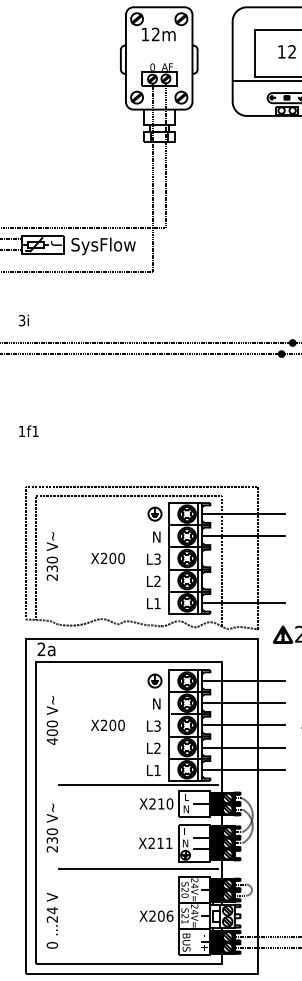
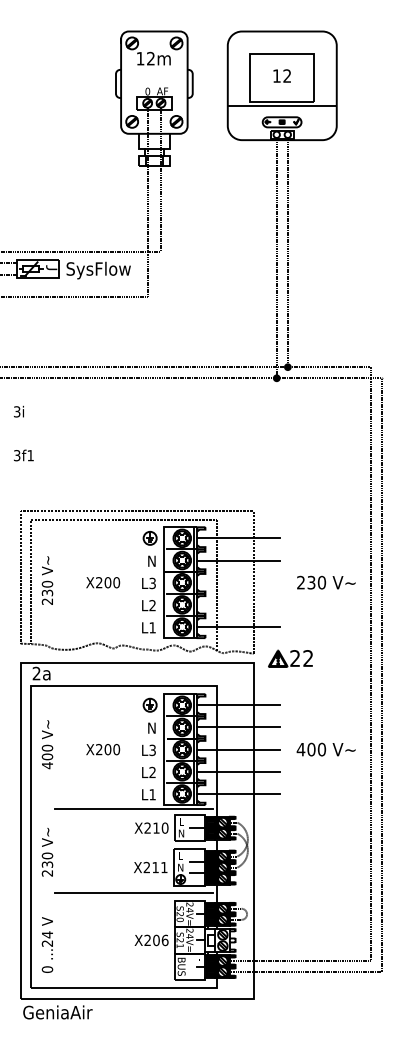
line: (292, 228) -> (287, 252), added
line: (281, 234) -> (276, 258), added
text: (23, 320) -> (18, 411), moved
text: (22, 431) -> (17, 455), 1f1 -> 3f1

